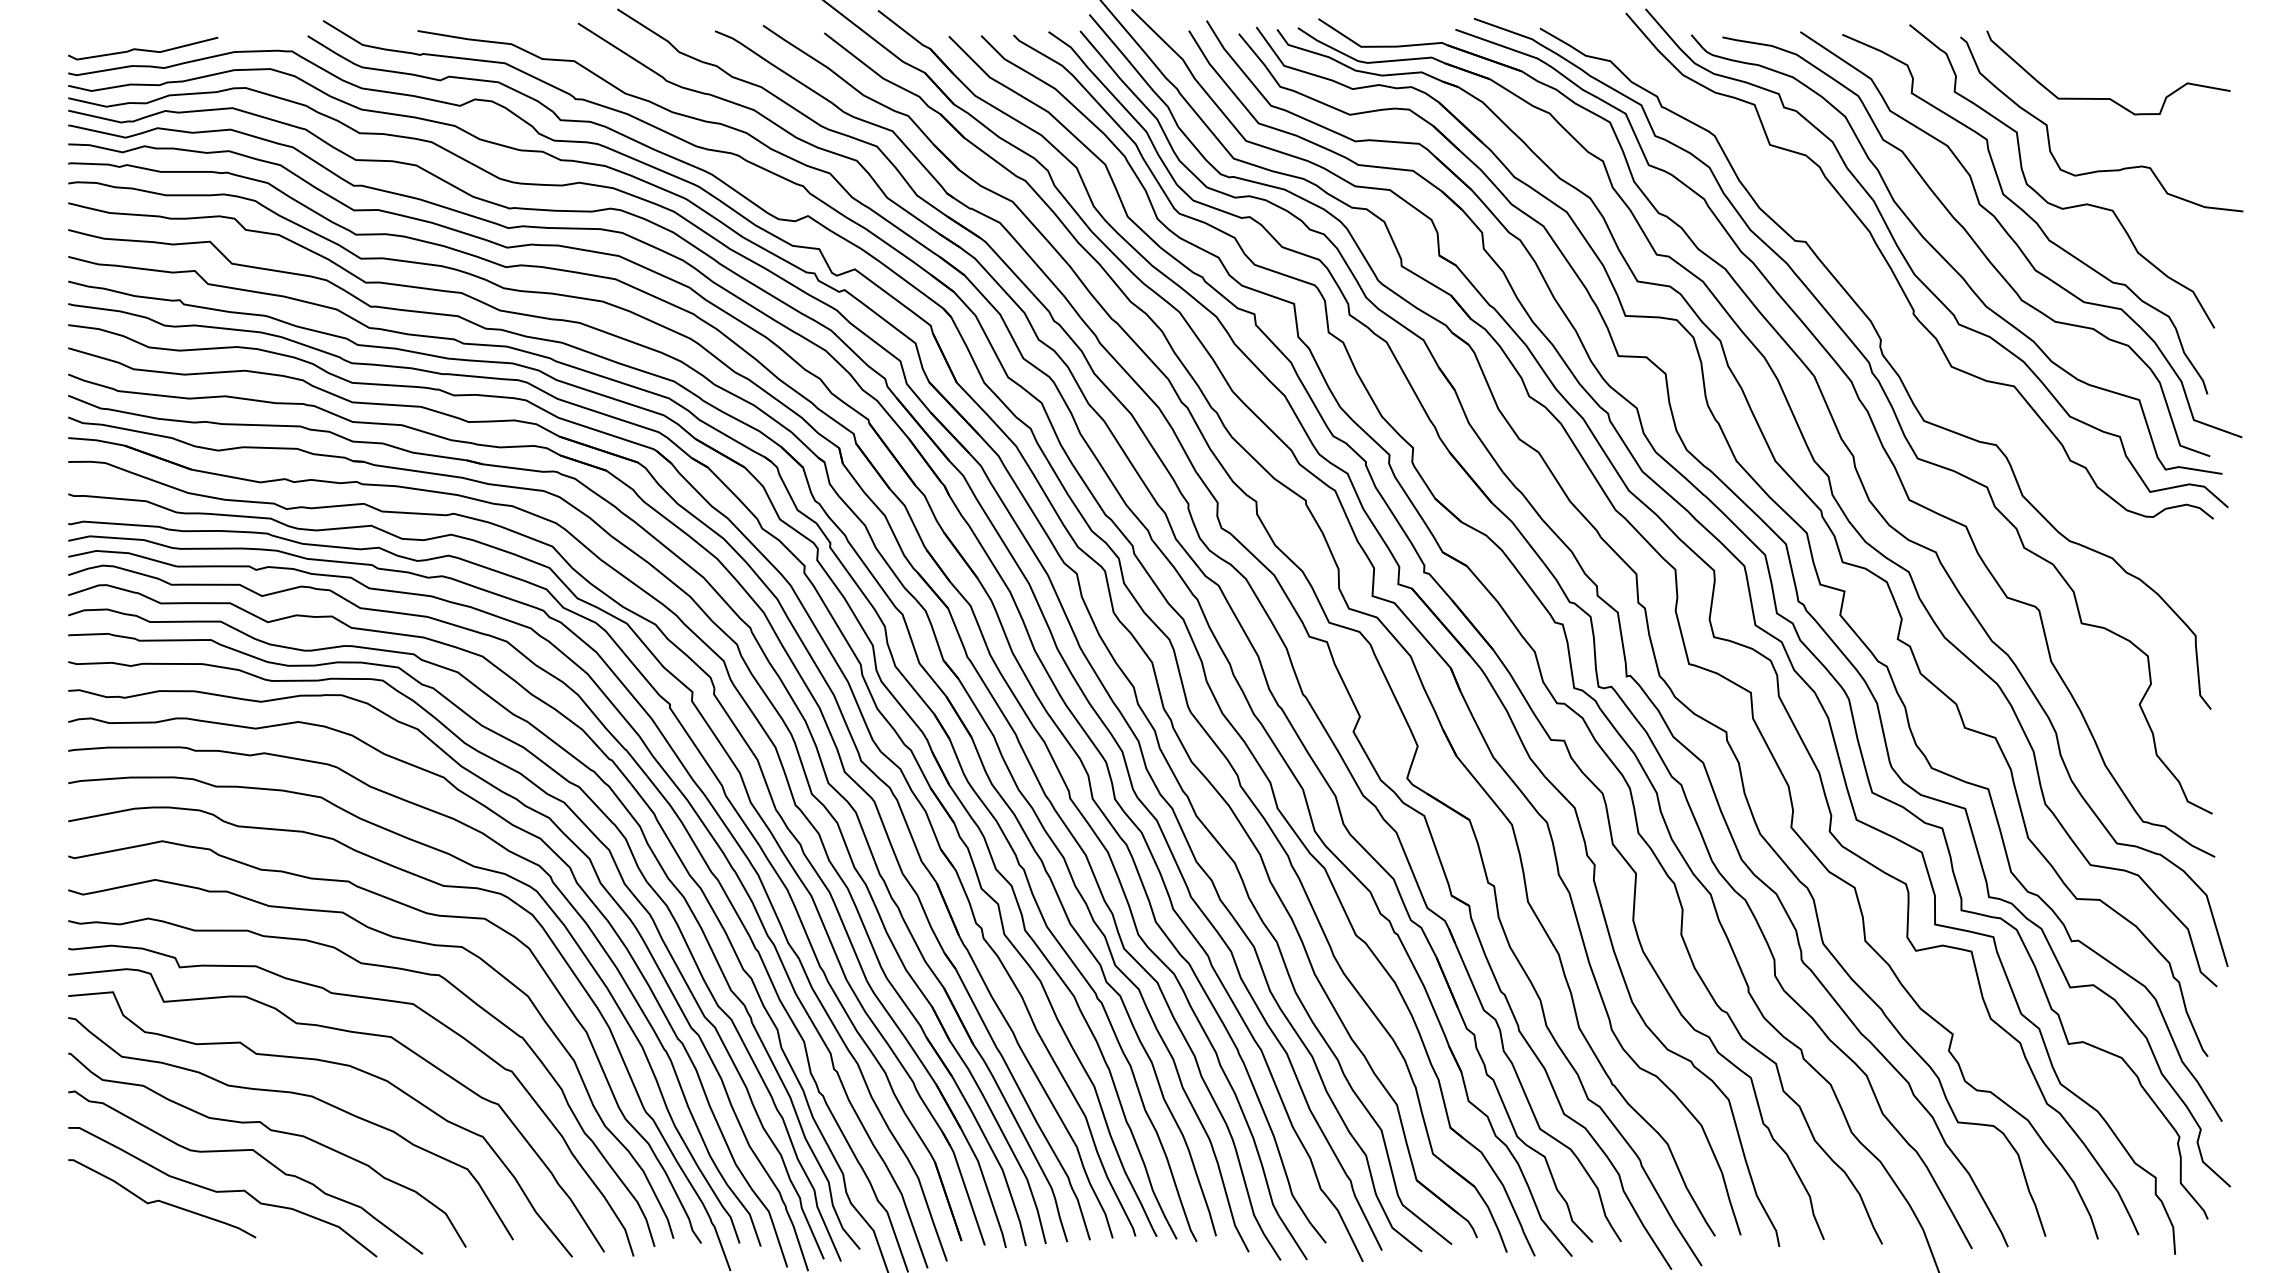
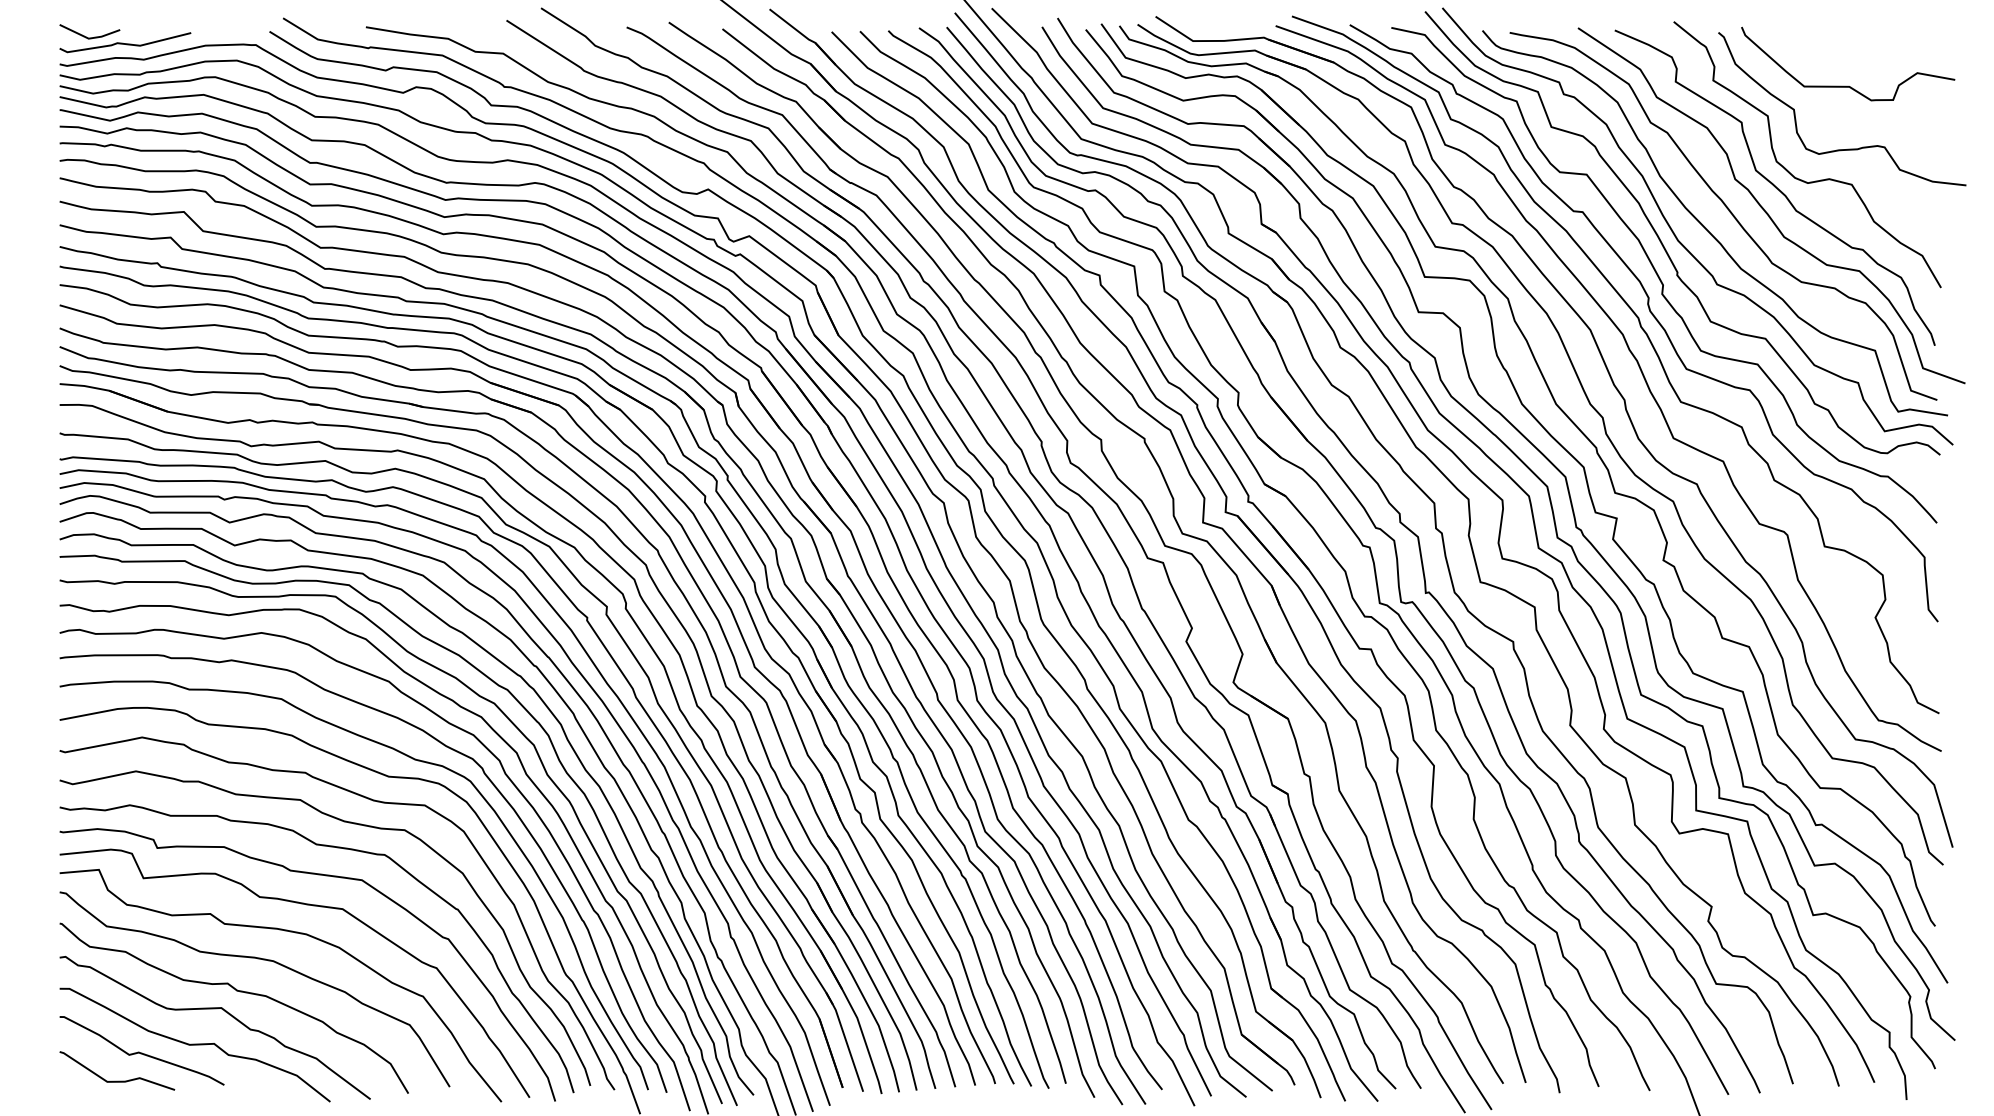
line: (103, 42) -> (90, 37), added
curve: (1894, 317) -> (1660, 278), added
curve: (133, 1233) -> (116, 1081), added

